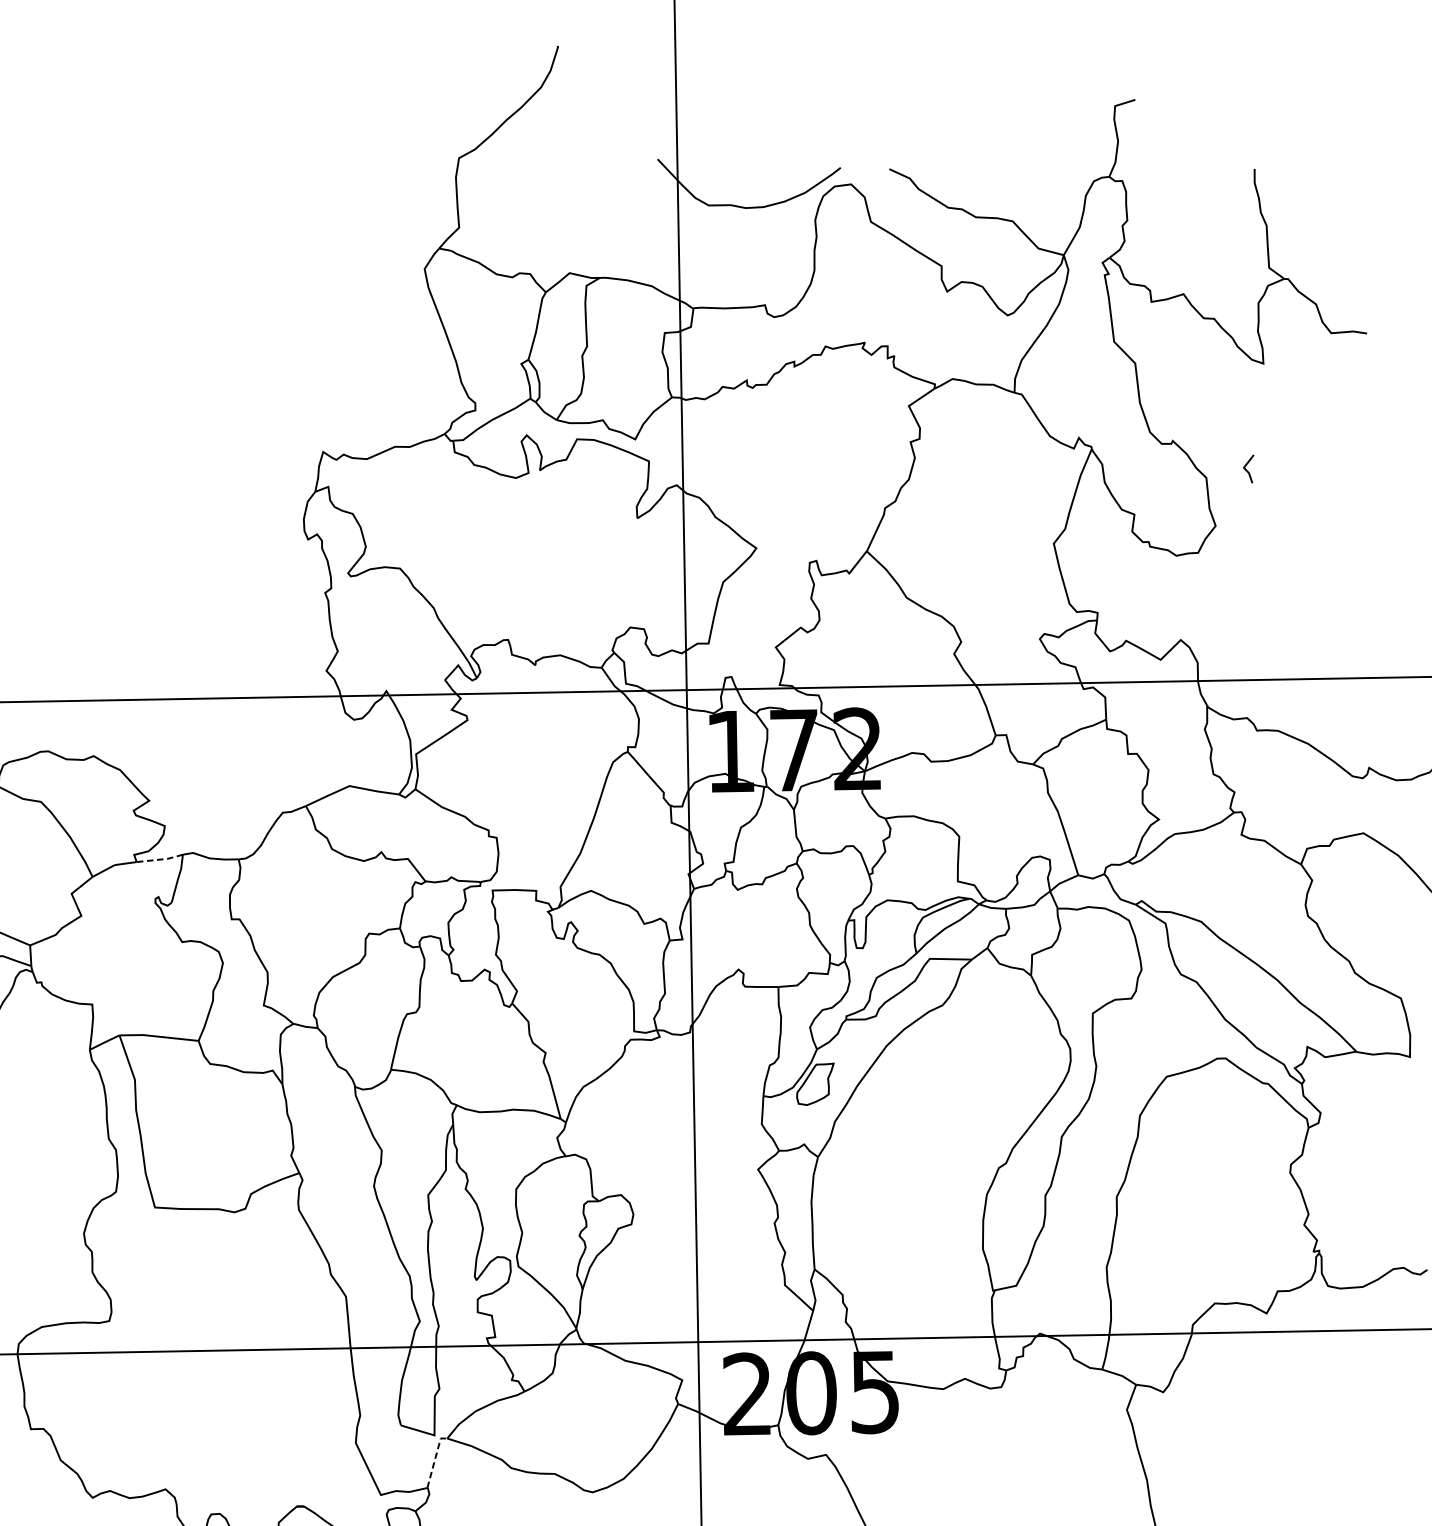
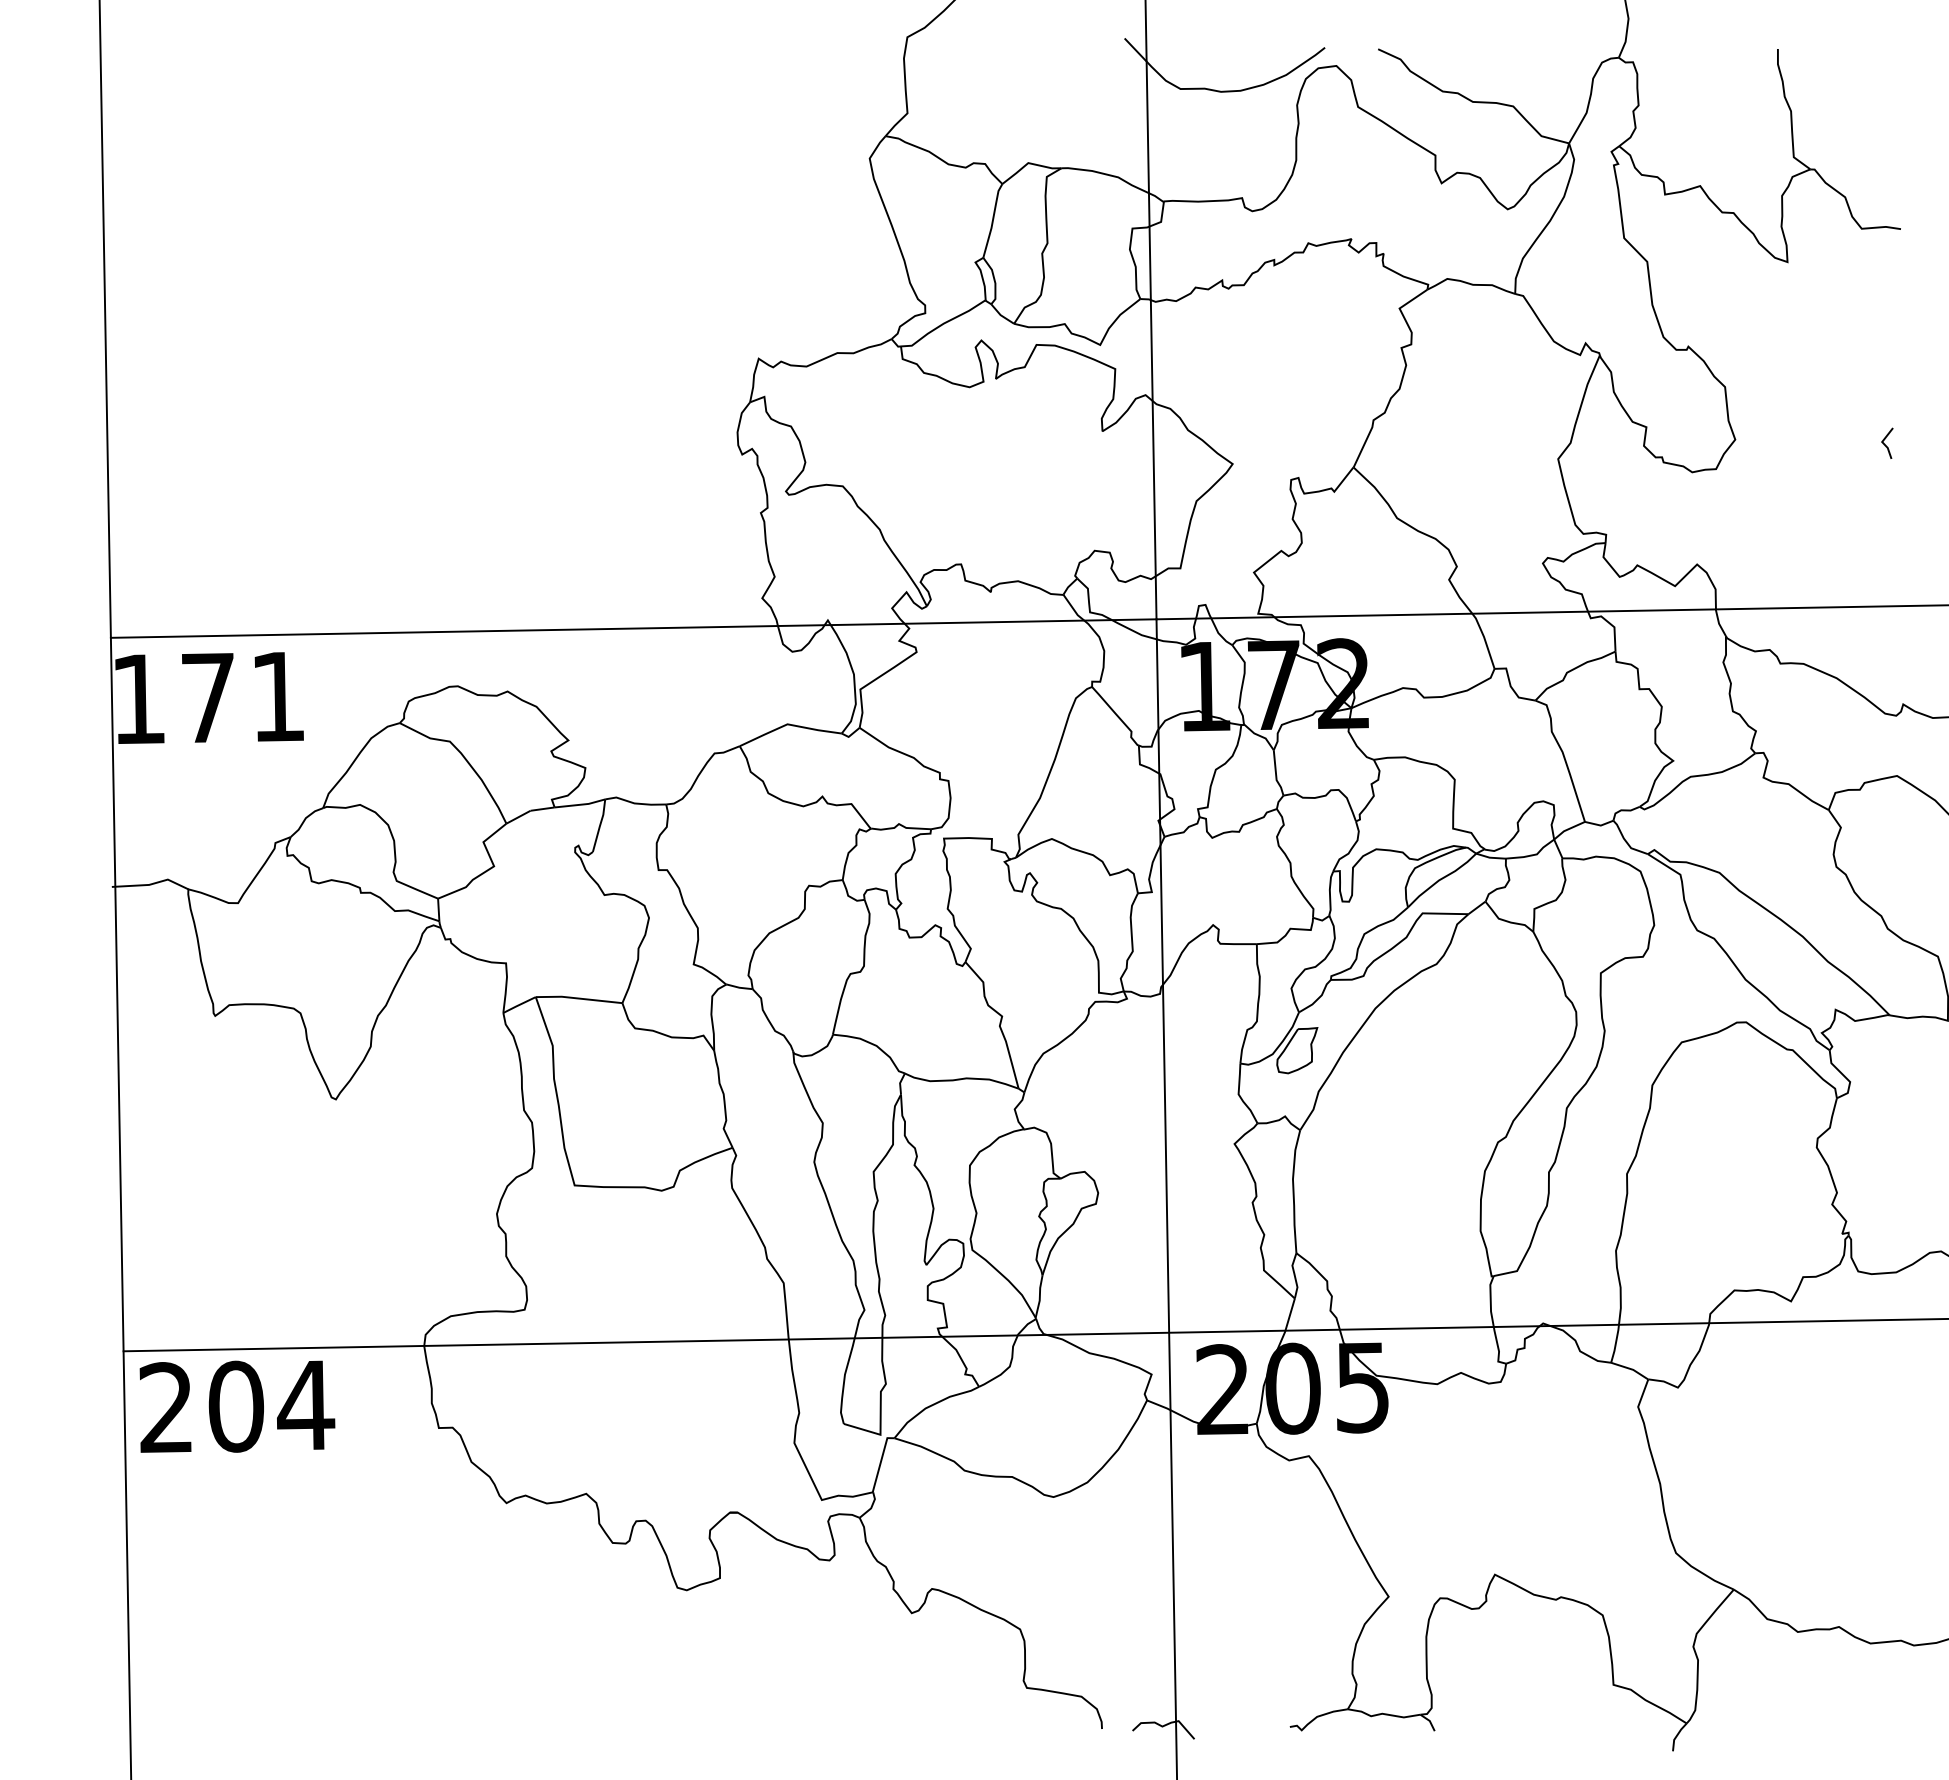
line: (1246, 470) -> (1885, 444), moved
line: (160, 859) -> (580, 804), dashed -> solid
line: (435, 1459) -> (881, 1461), dashed -> solid

